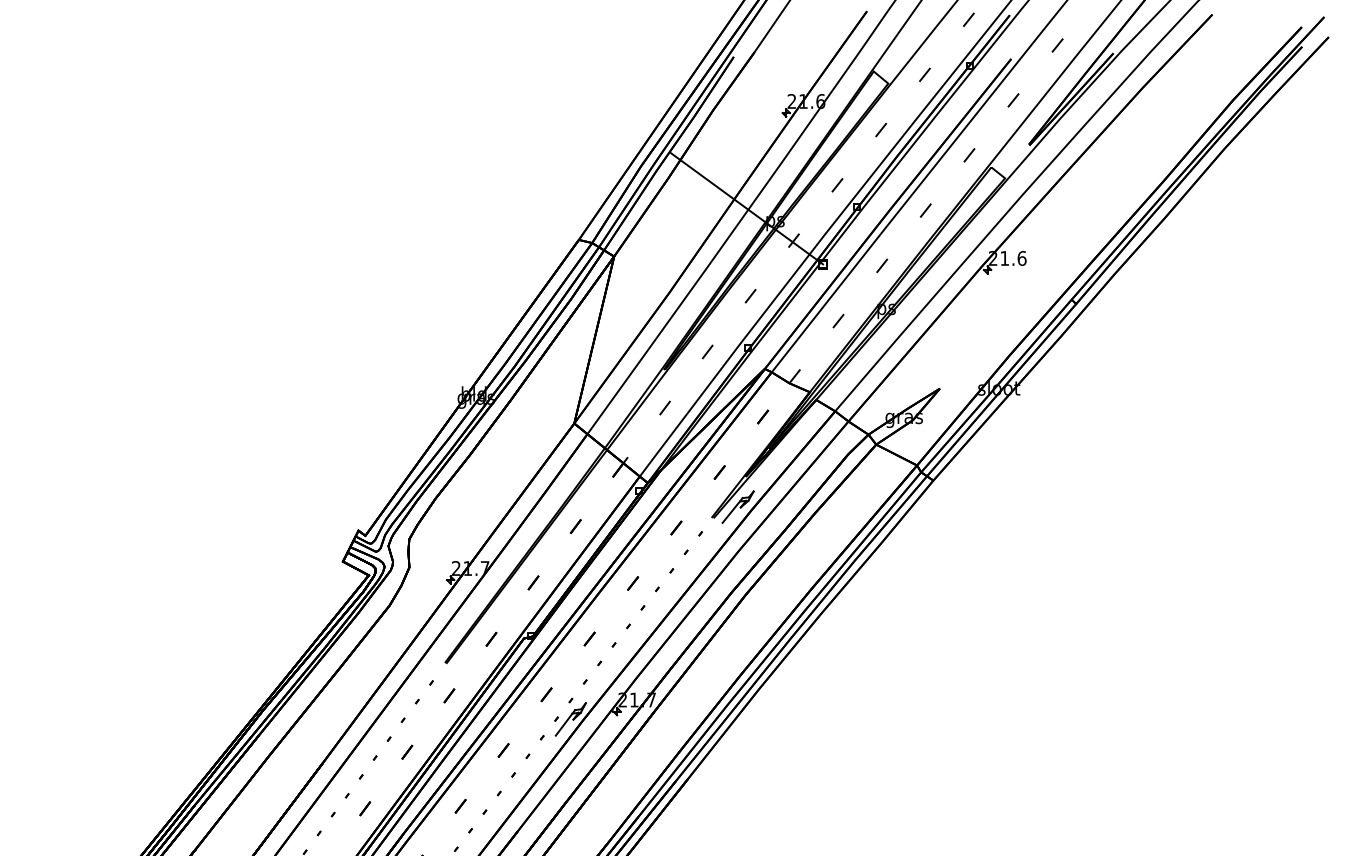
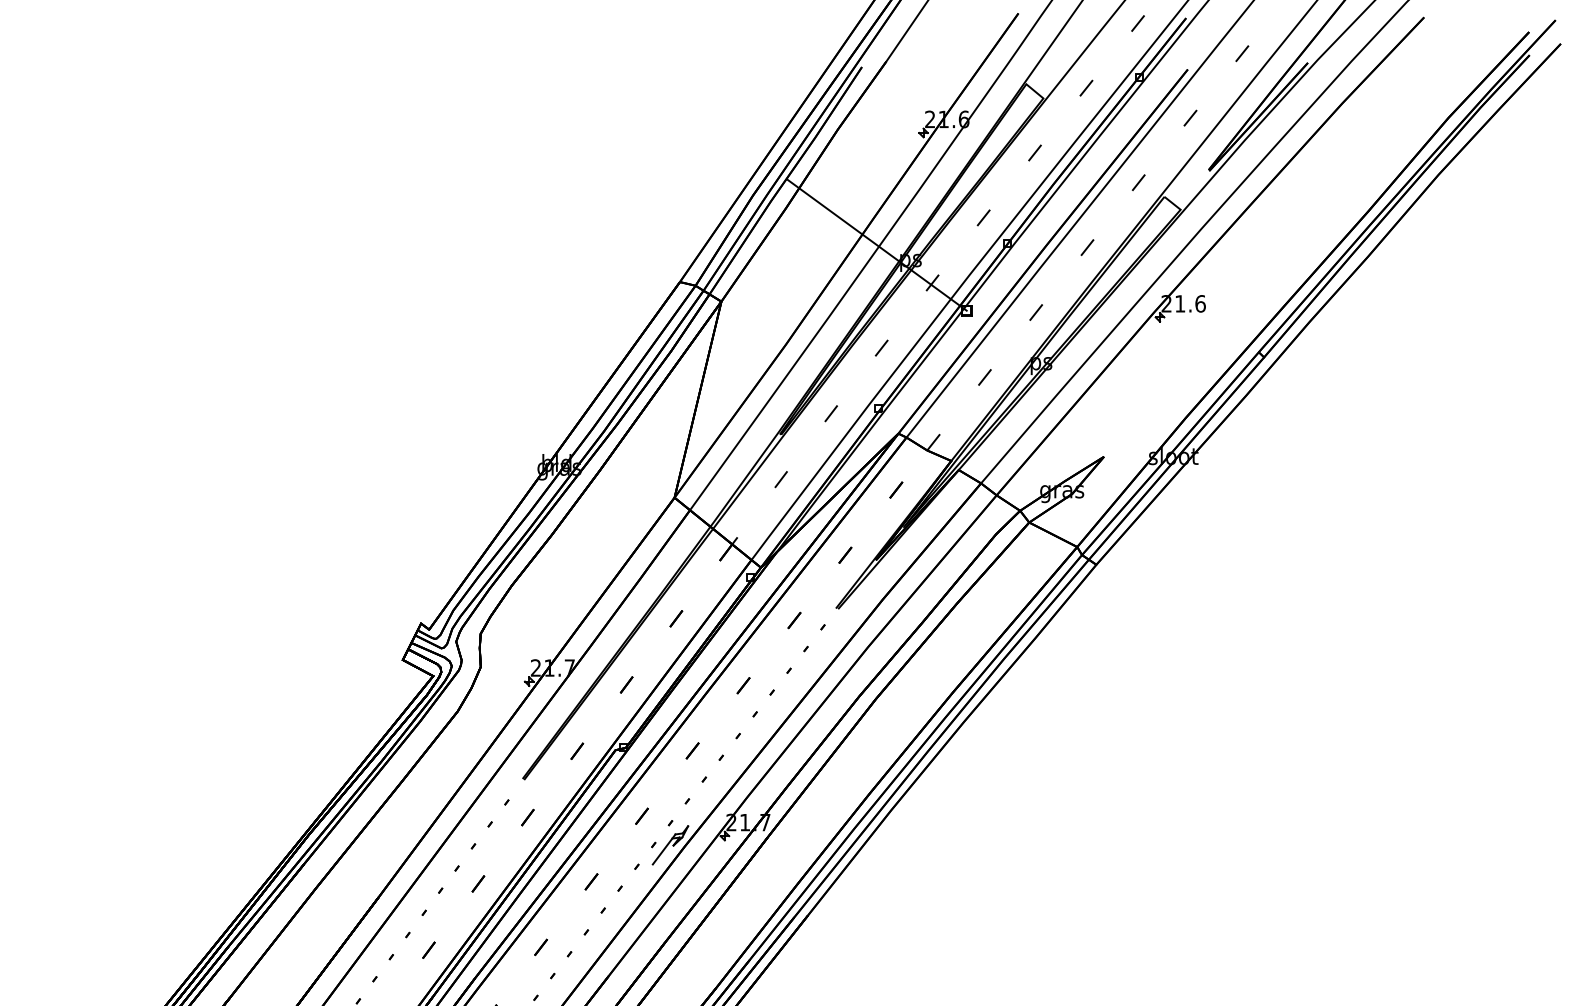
part: (737, 506) -> (866, 595), removed

